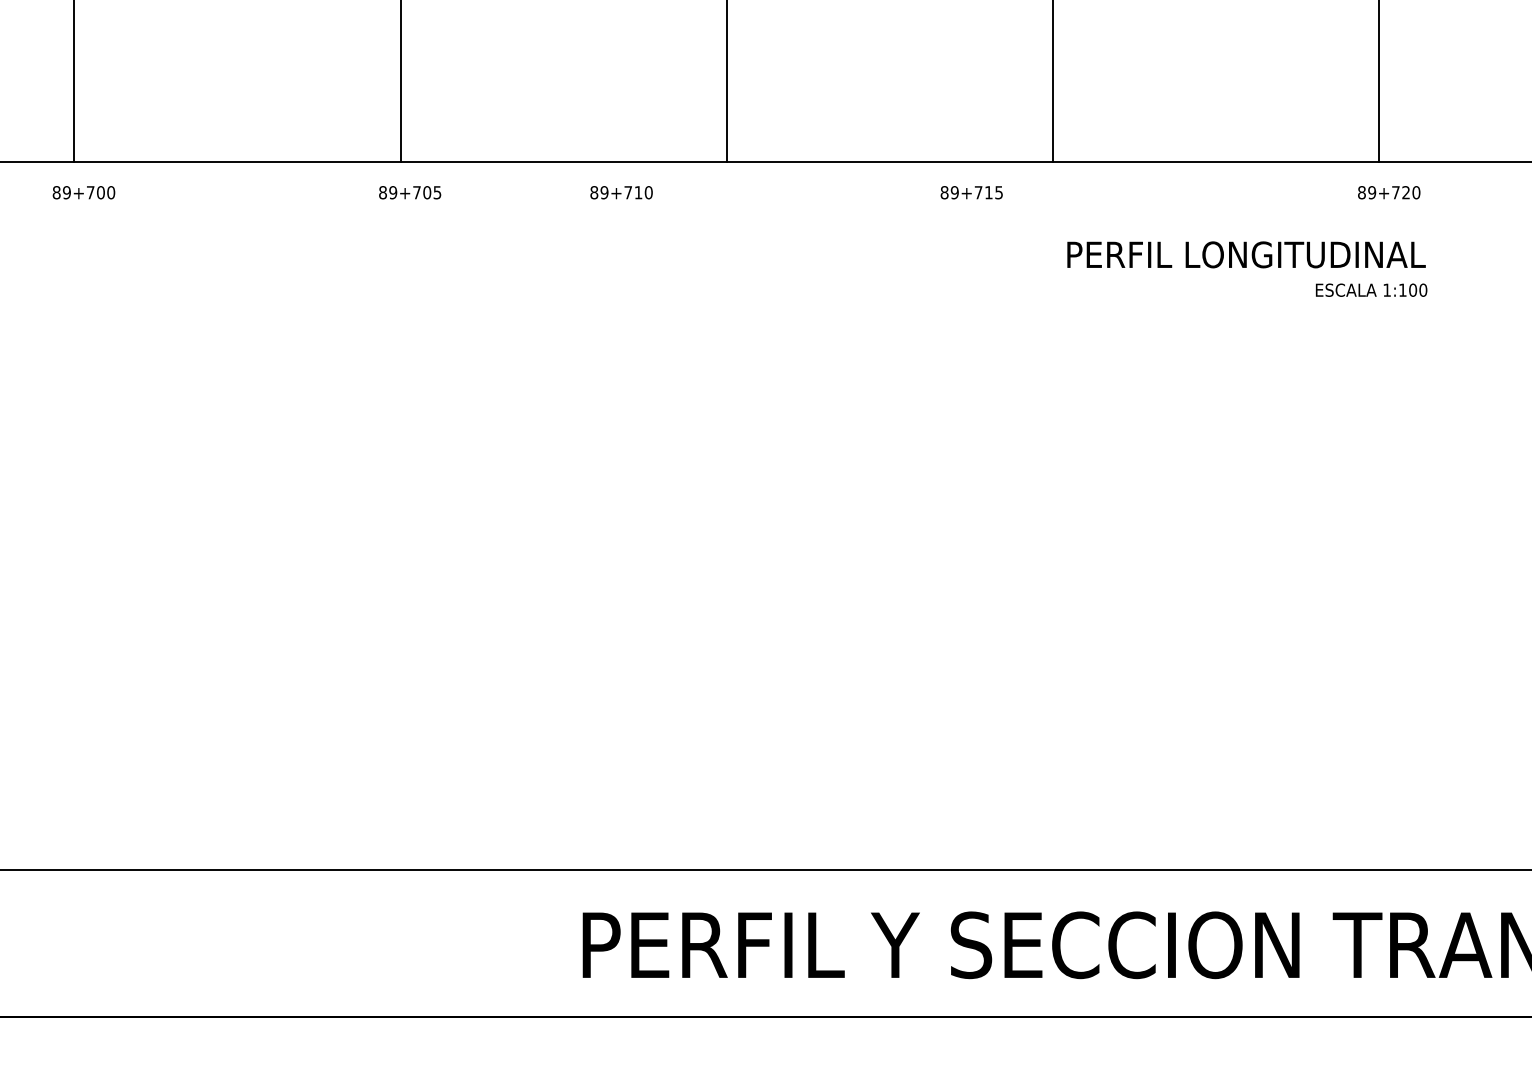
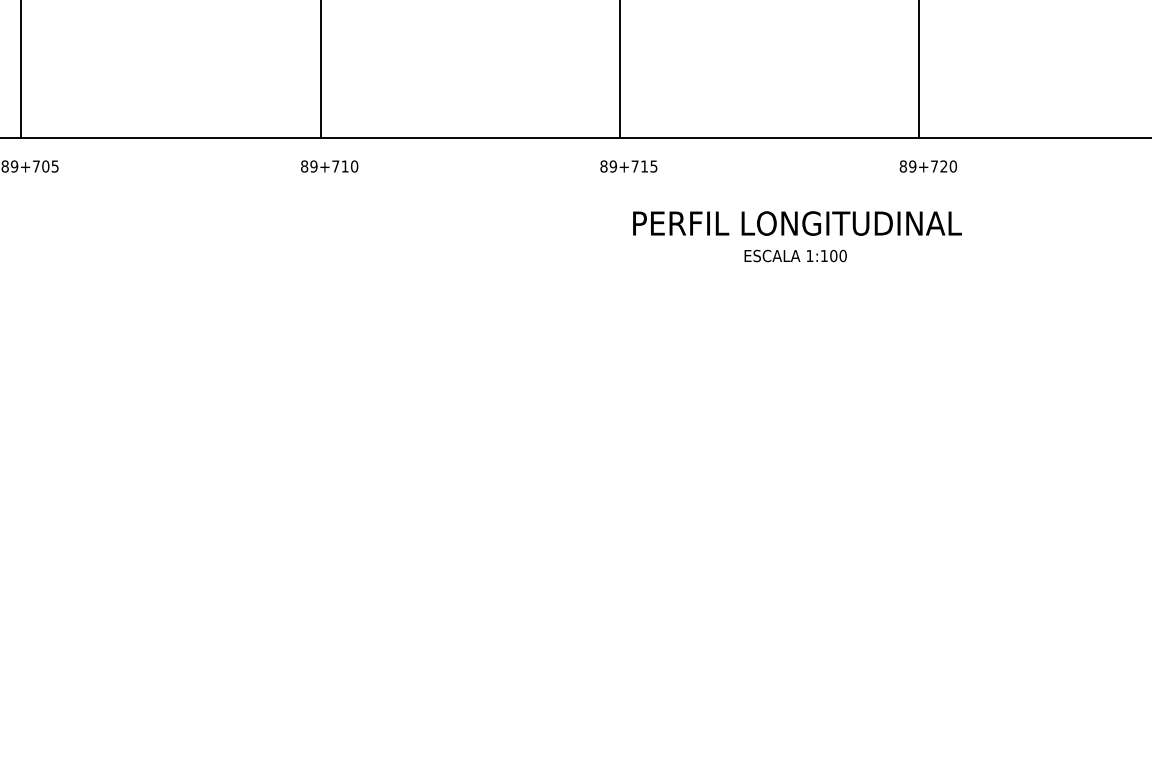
text: (621, 192) -> (329, 166), moved
text: (971, 192) -> (628, 166), moved
text: (1371, 289) -> (795, 255), moved

